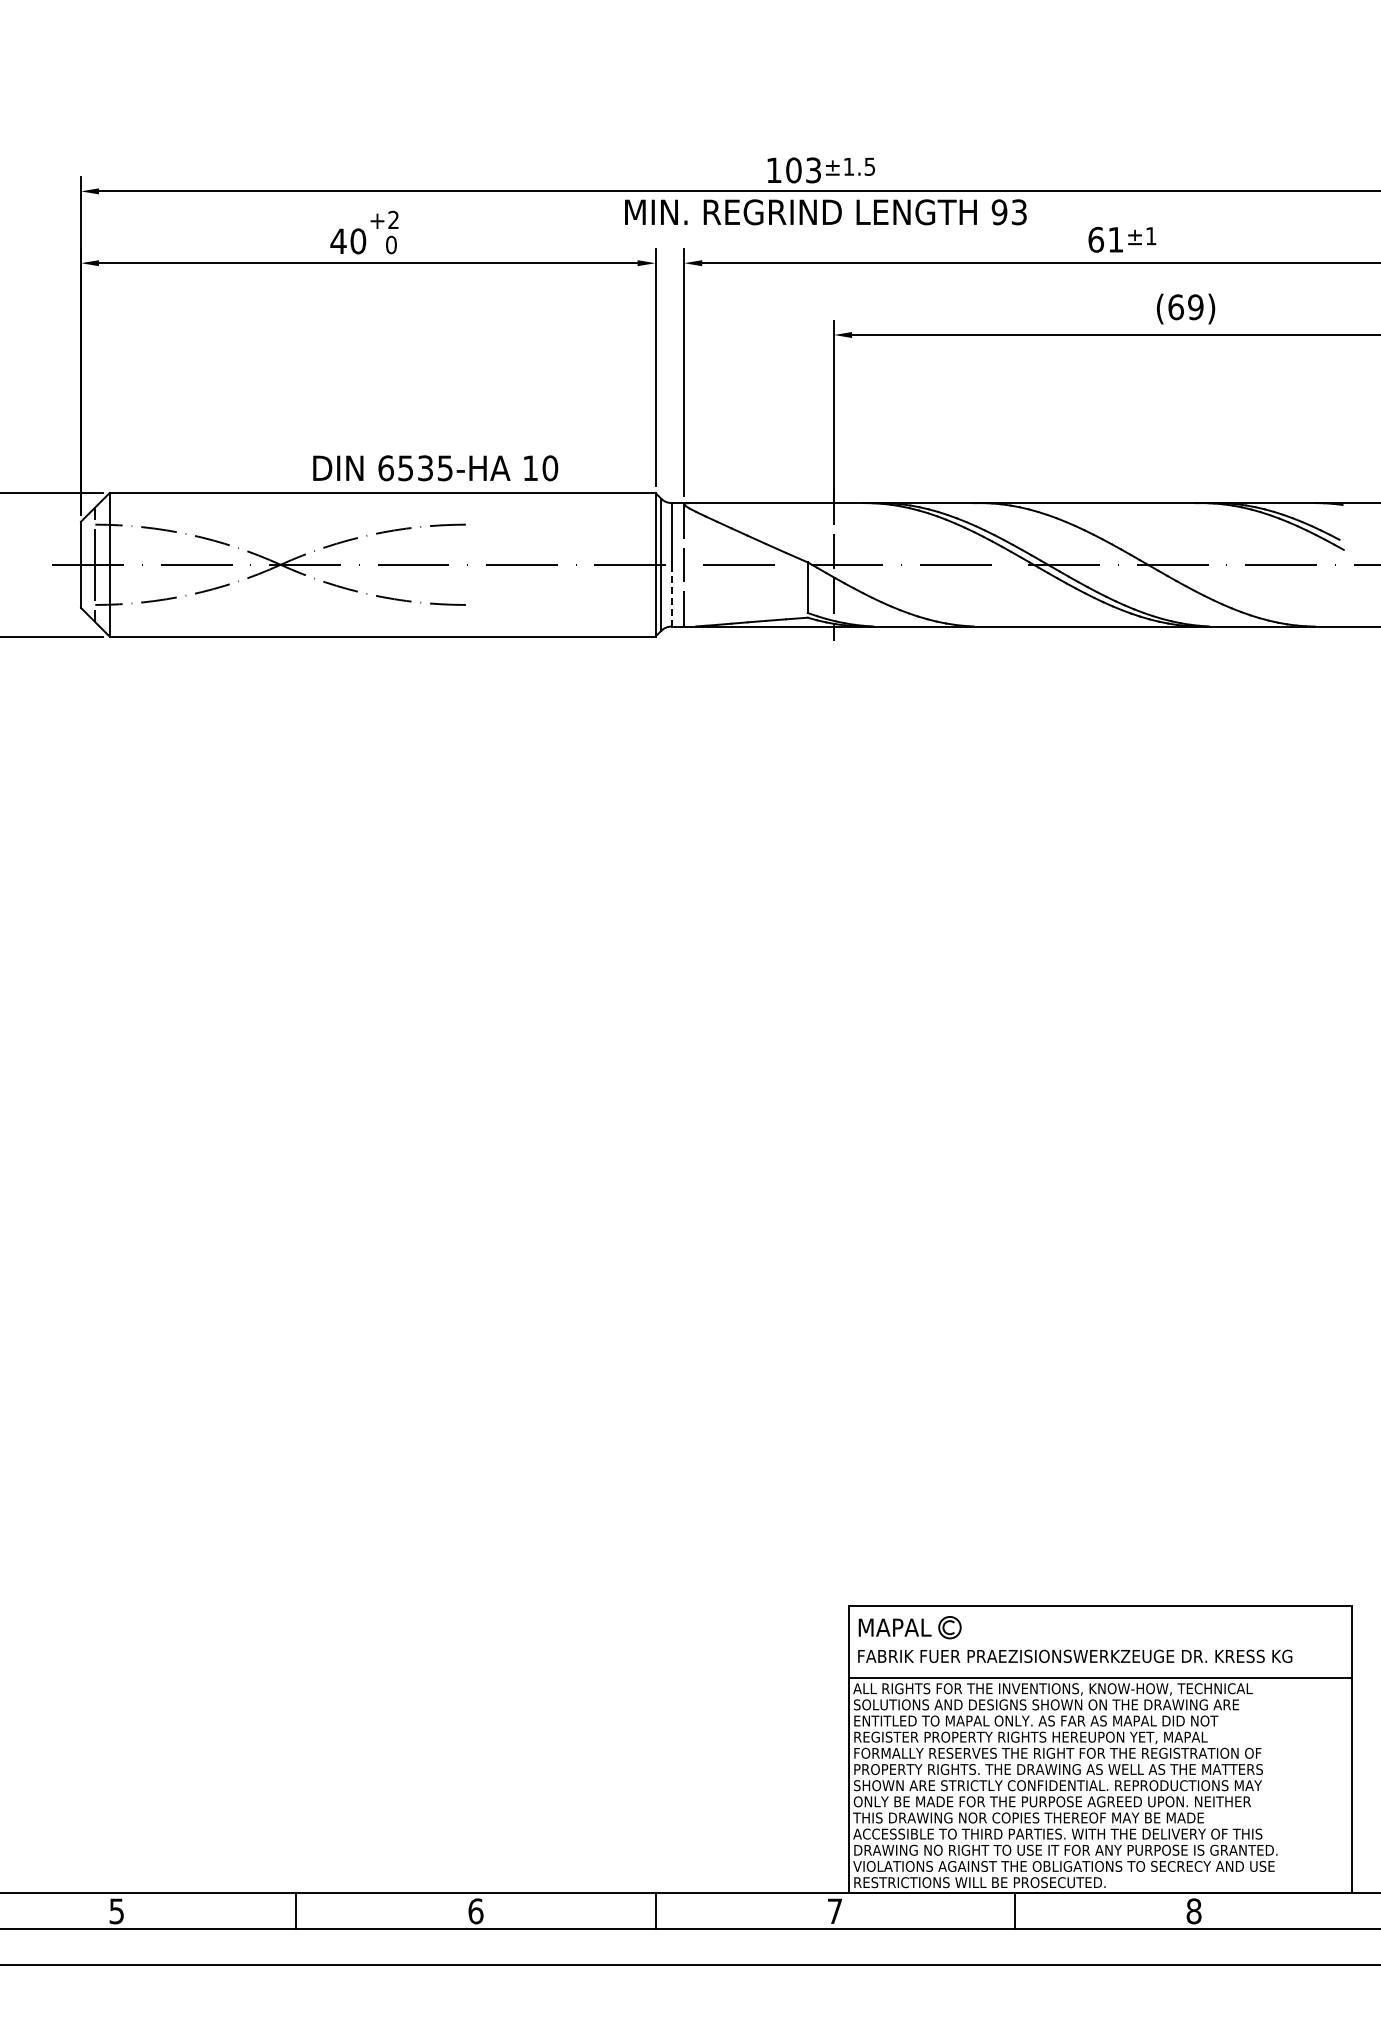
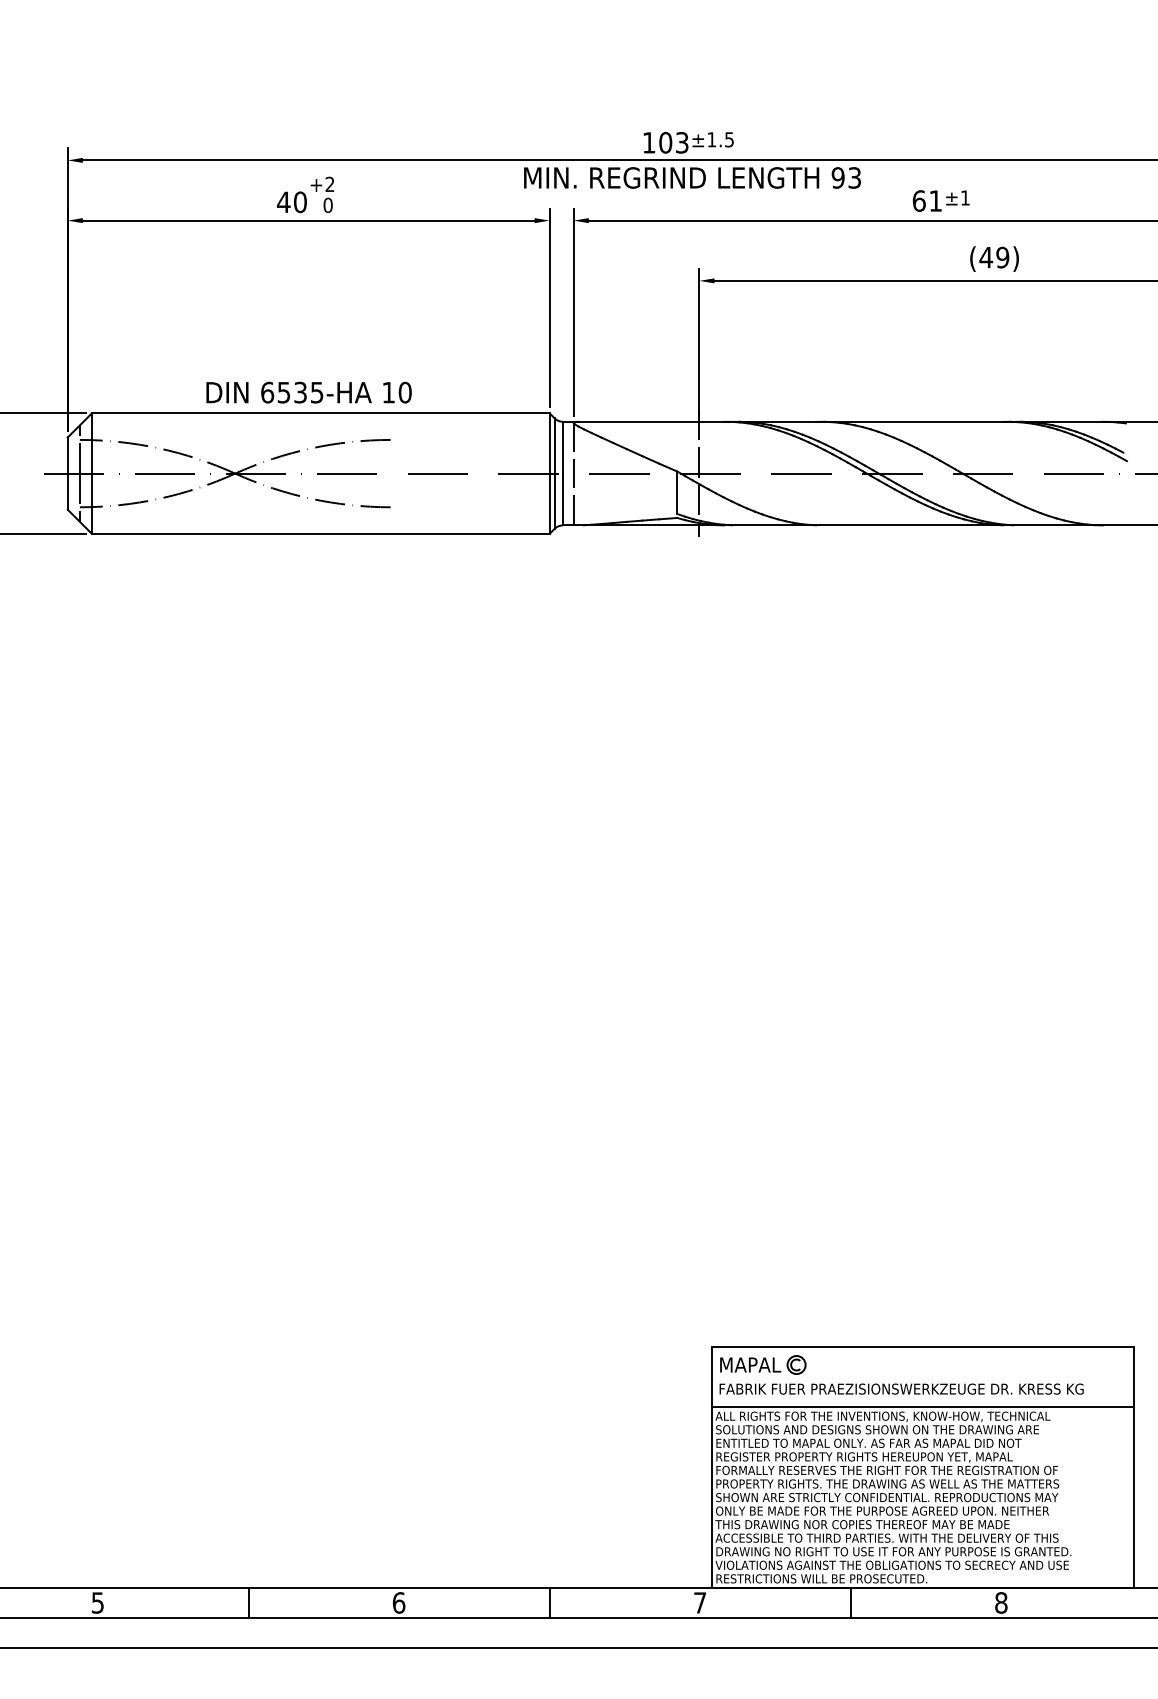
text: (1175, 307) -> (985, 257), (69) -> (49)
text: (435, 468) -> (308, 392), moved
line: (671, 595) -> (563, 499), dashed -> solid

